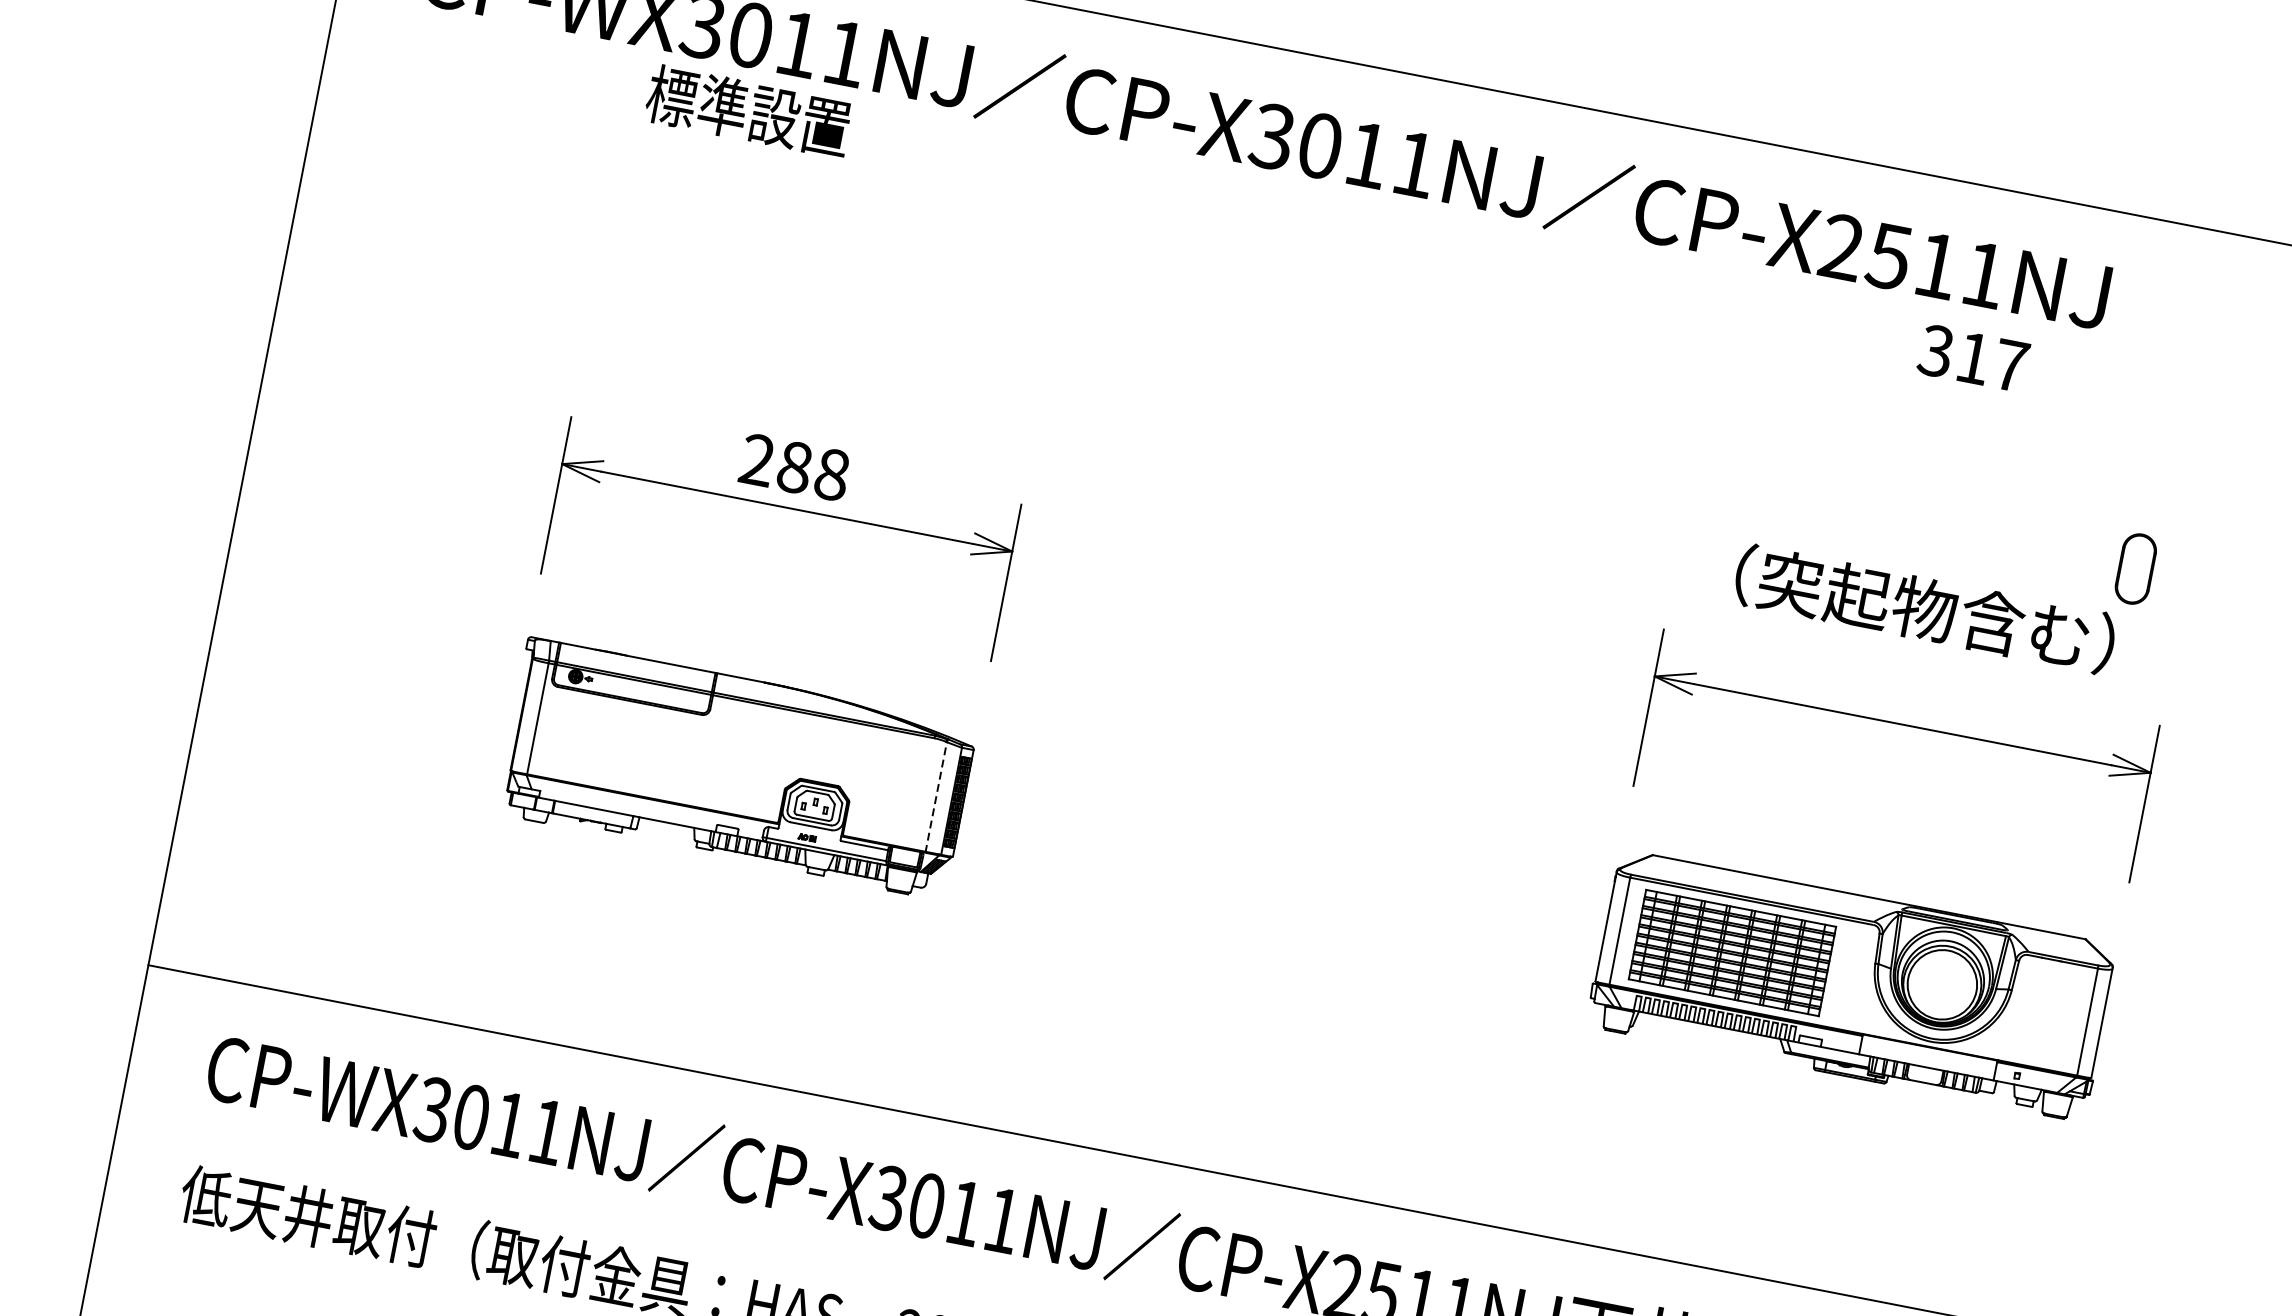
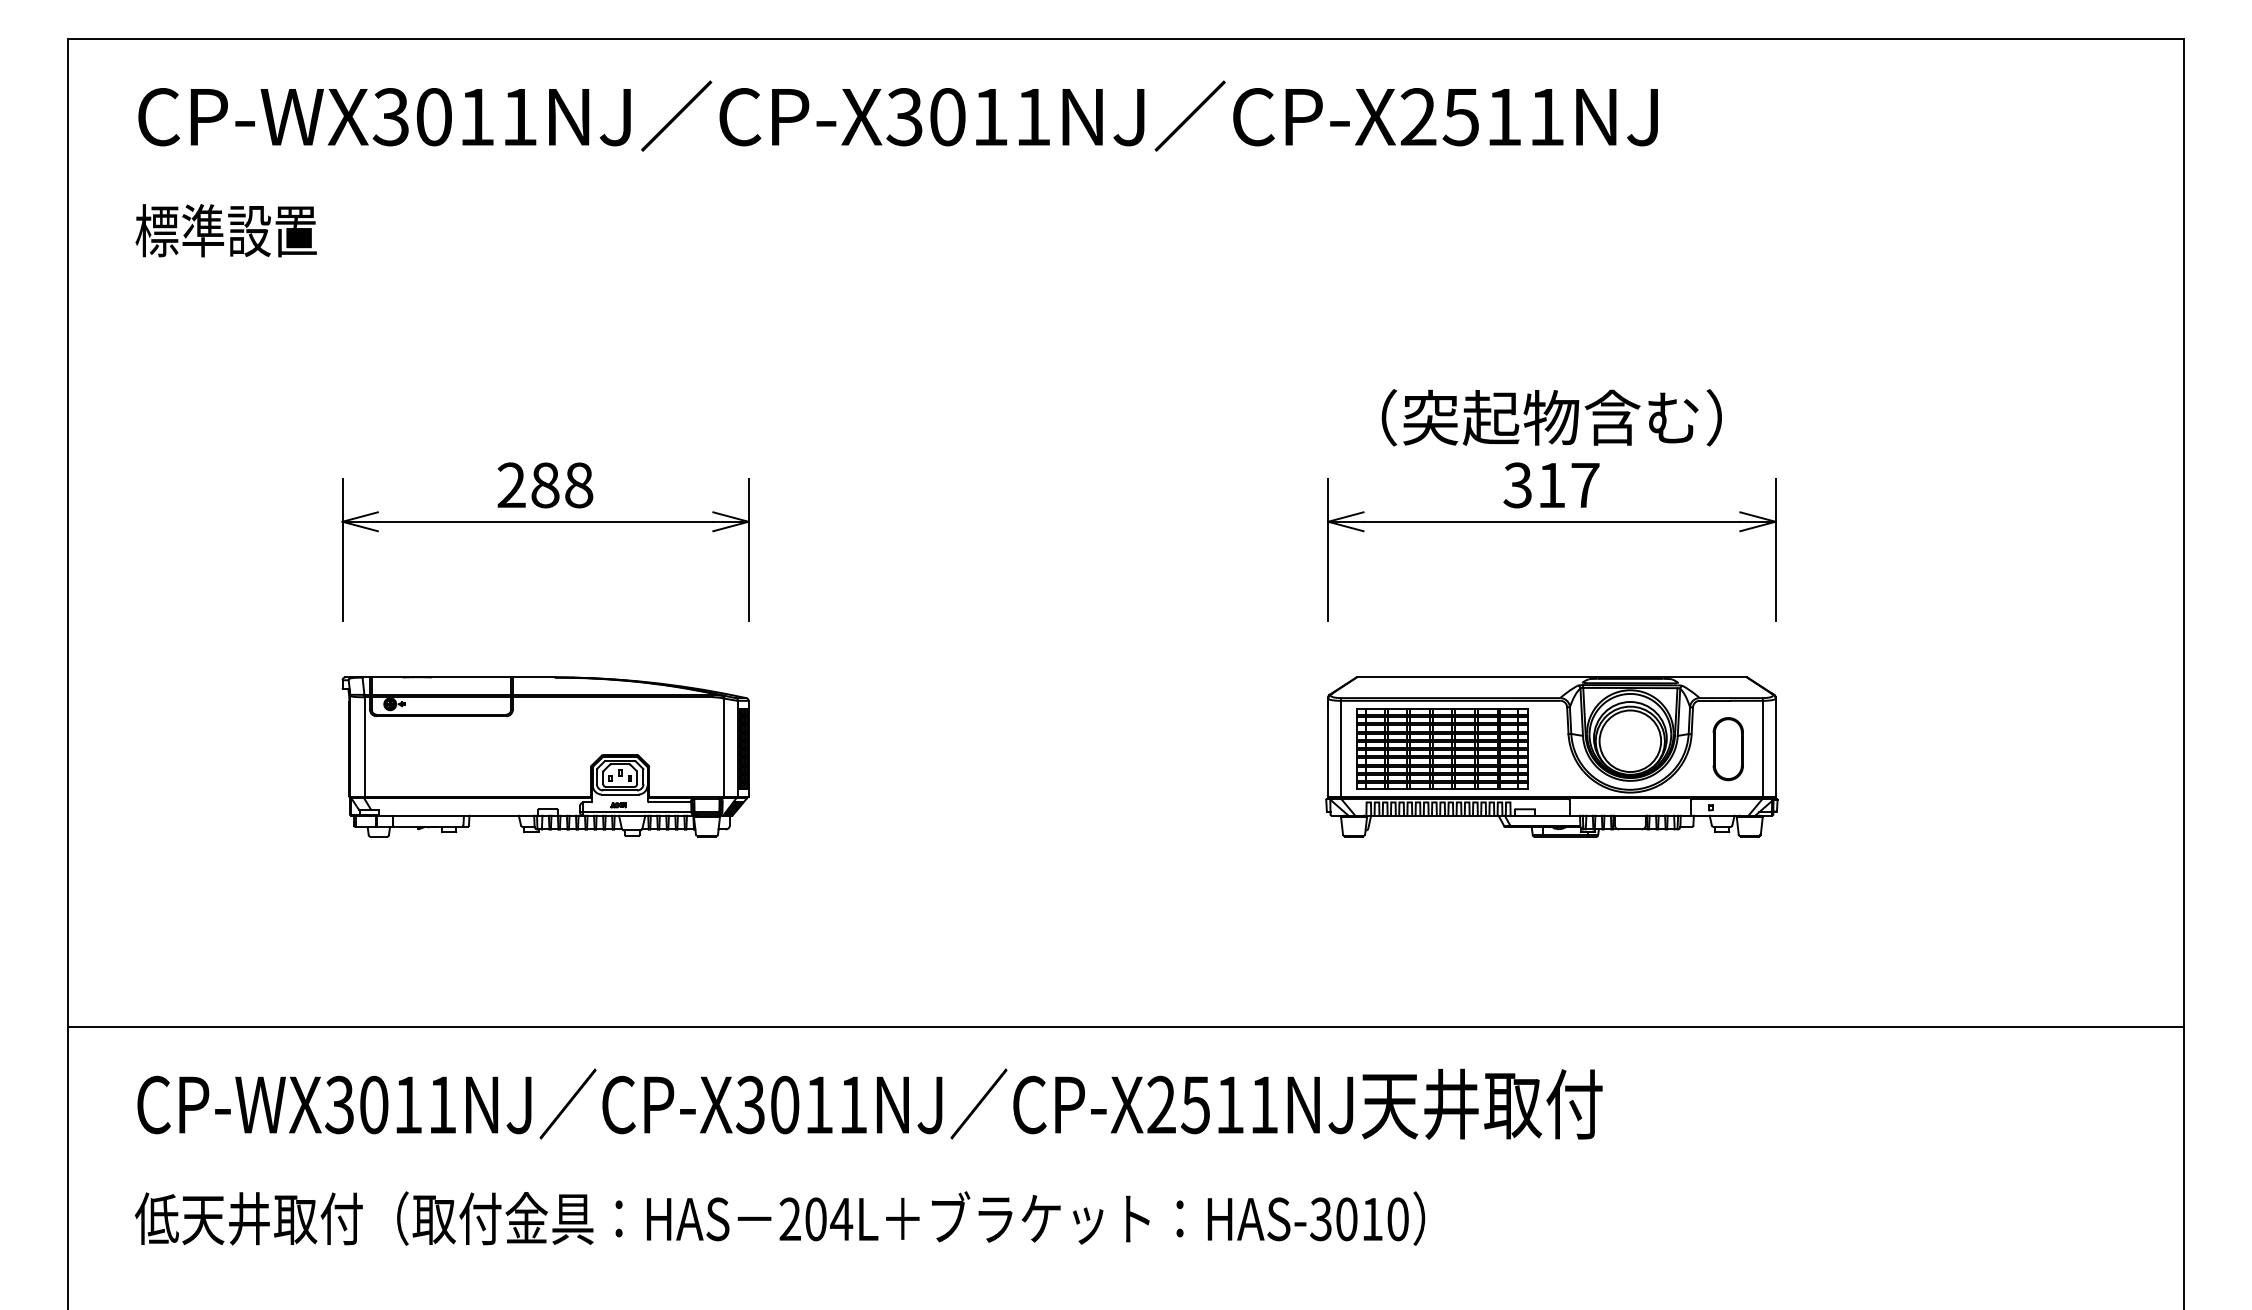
text: (748, 111) -> (225, 230), moved
text: (1973, 358) -> (1551, 485), moved
part: (2134, 569) -> (1727, 749), moved
line: (936, 797) -> (724, 748), dashed -> solid

